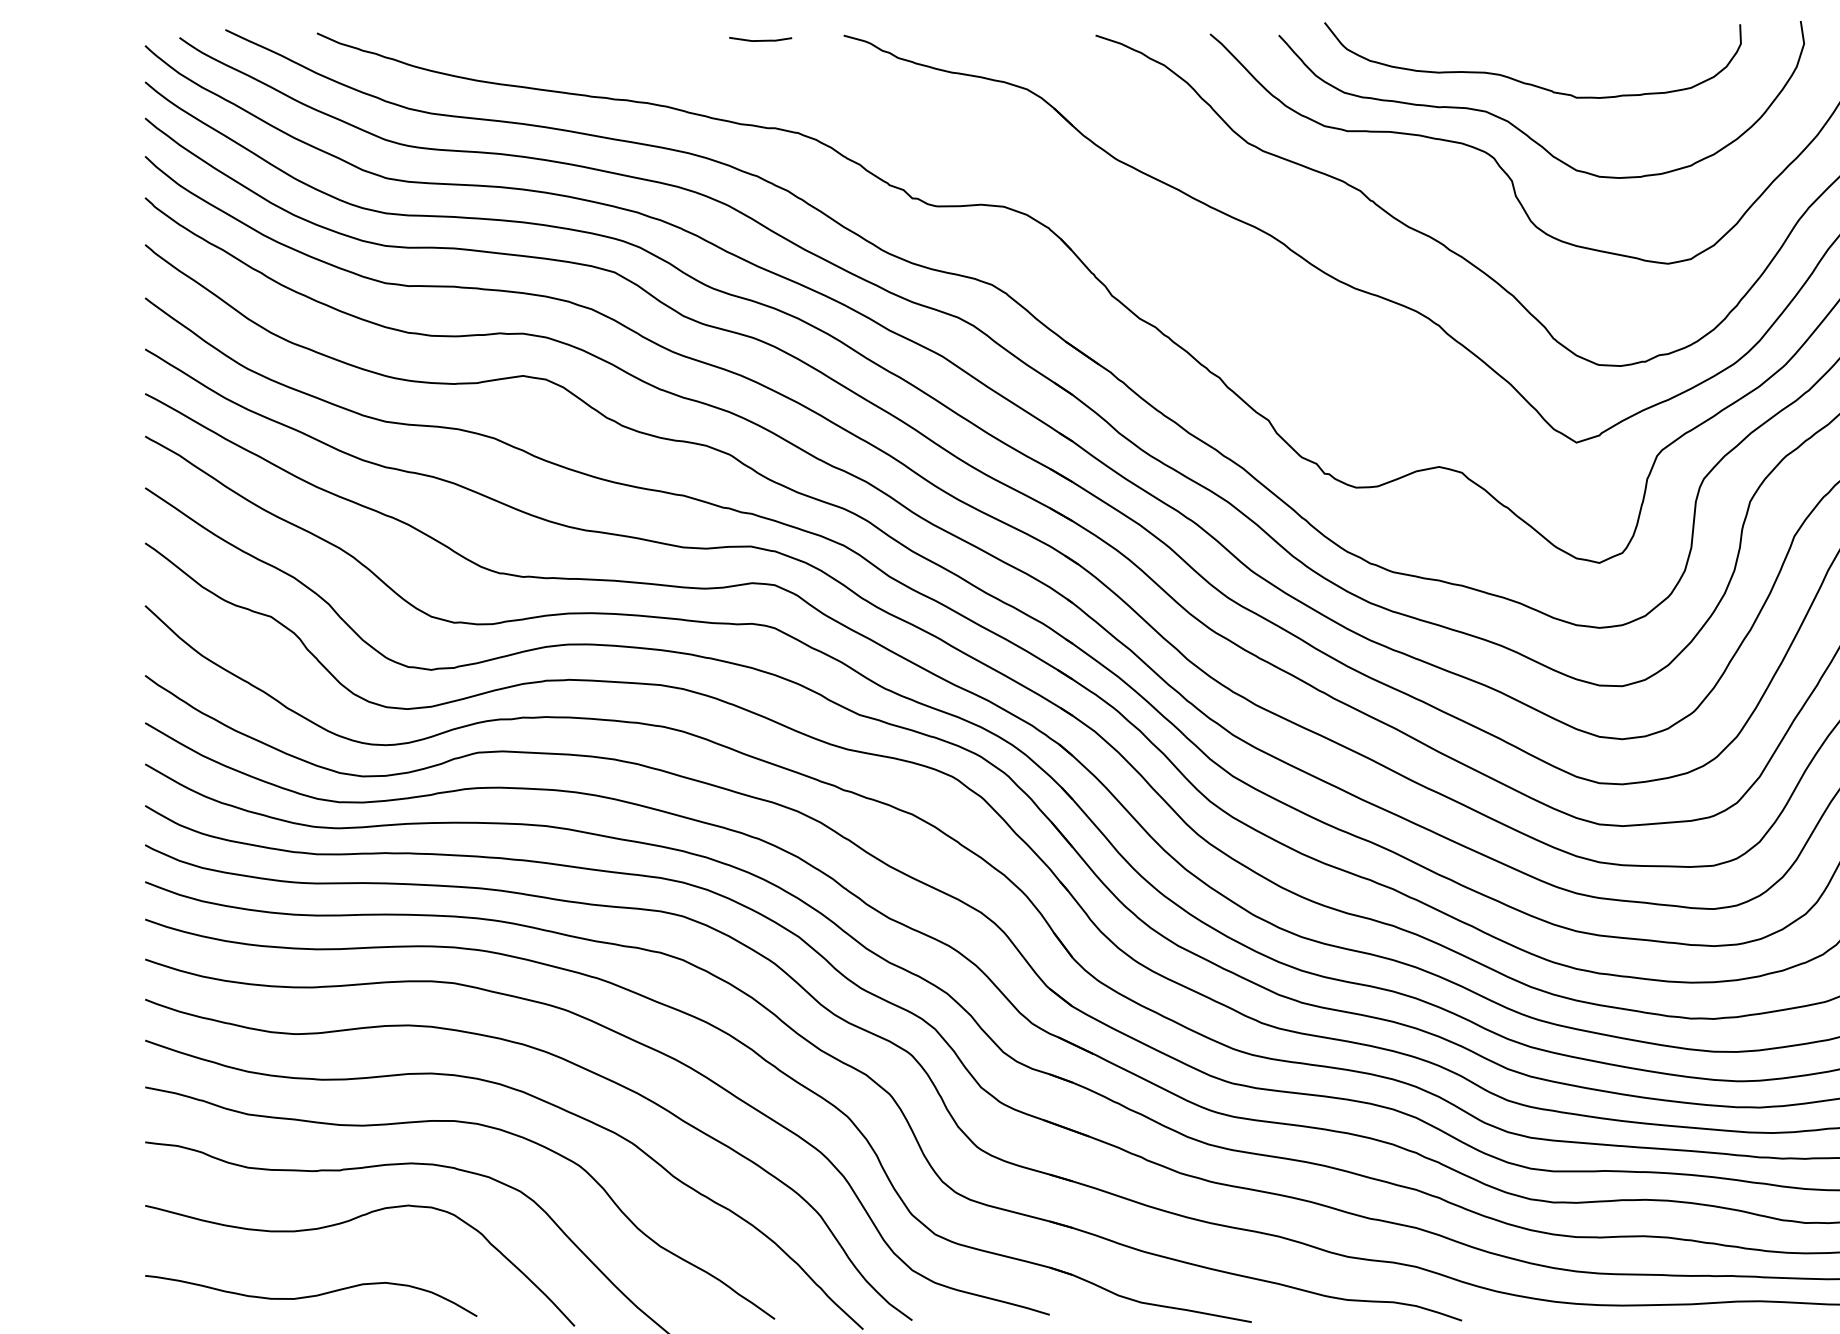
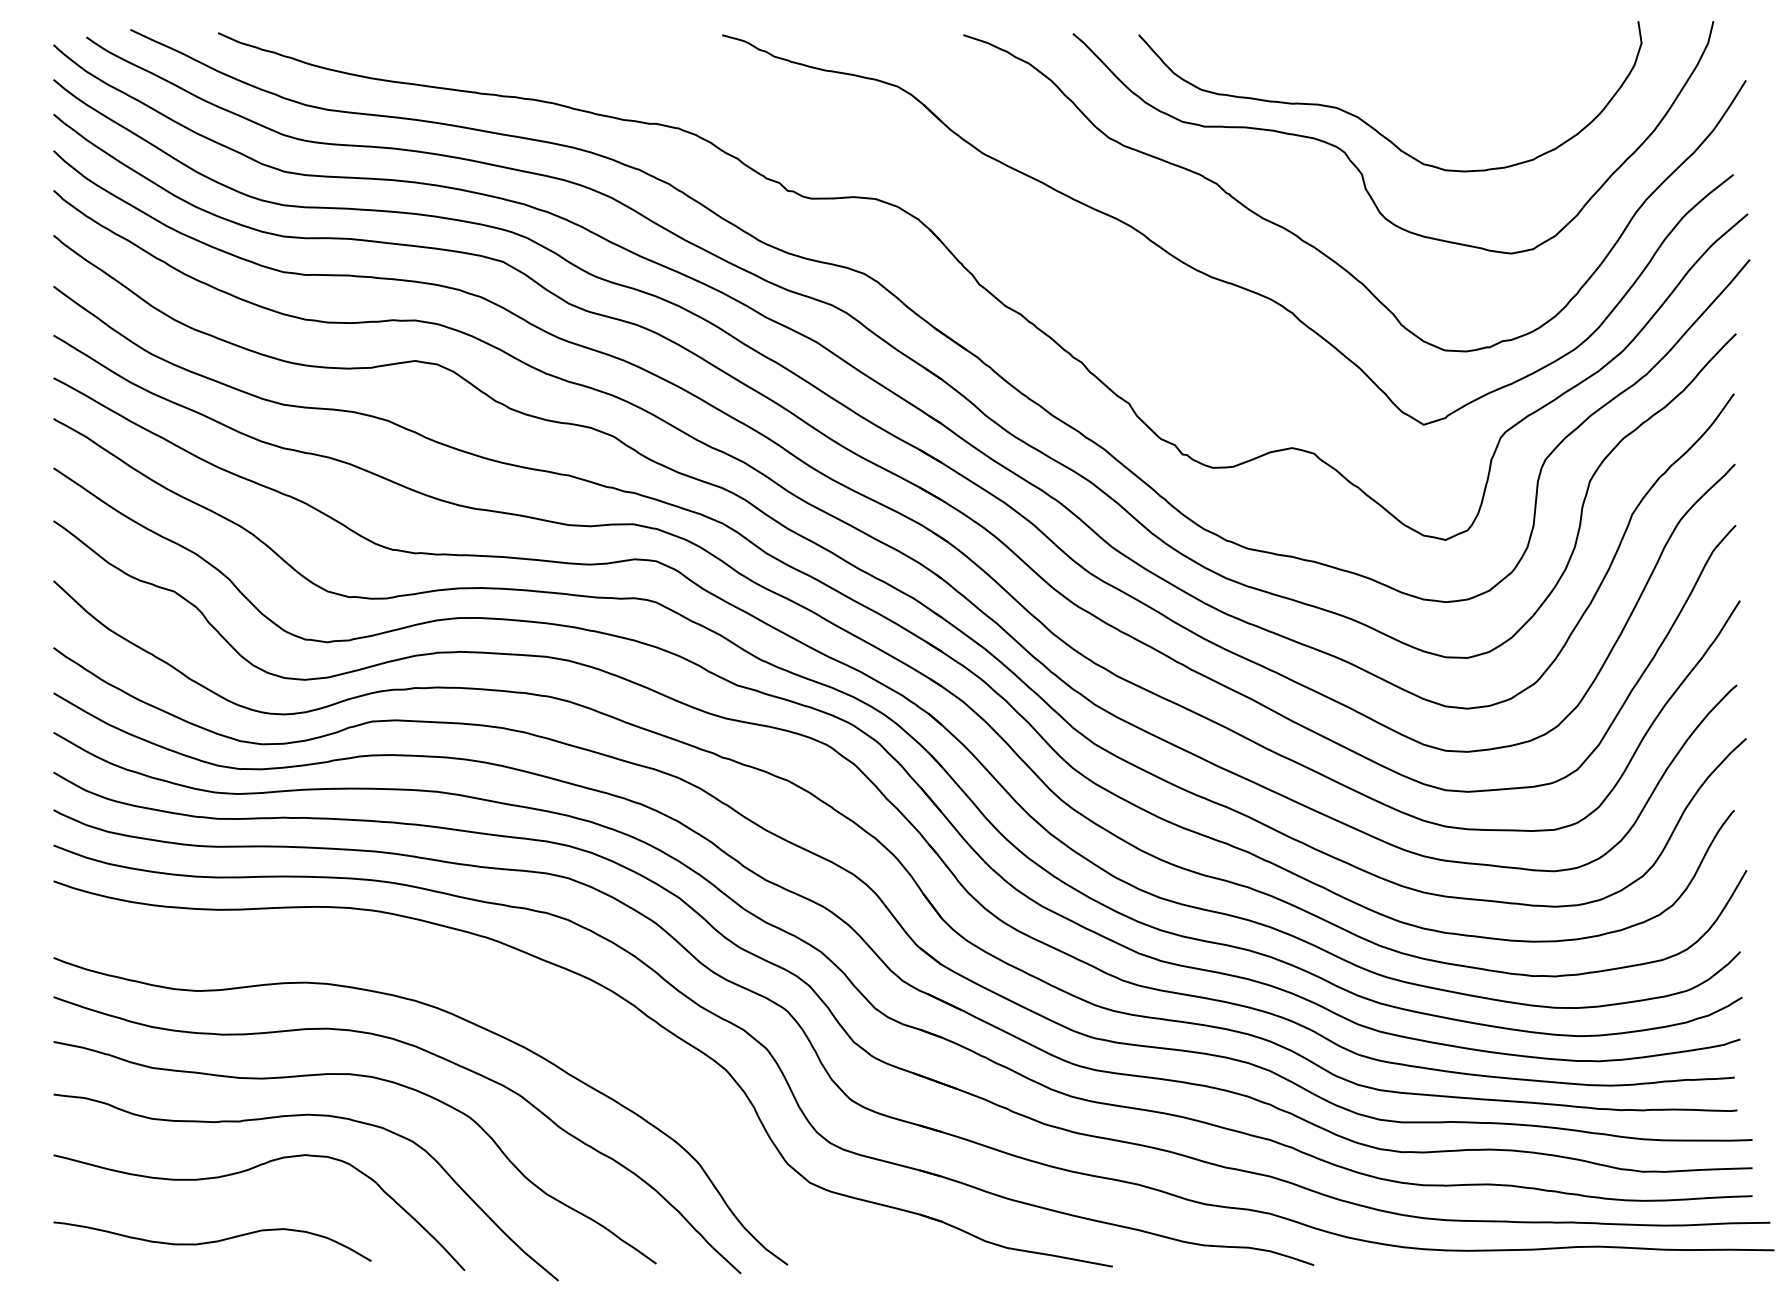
line: (760, 40) -> (642, 39), removed
curve: (1529, 82) -> (1378, 80), removed
curve: (643, 1046) -> (530, 1002), removed

